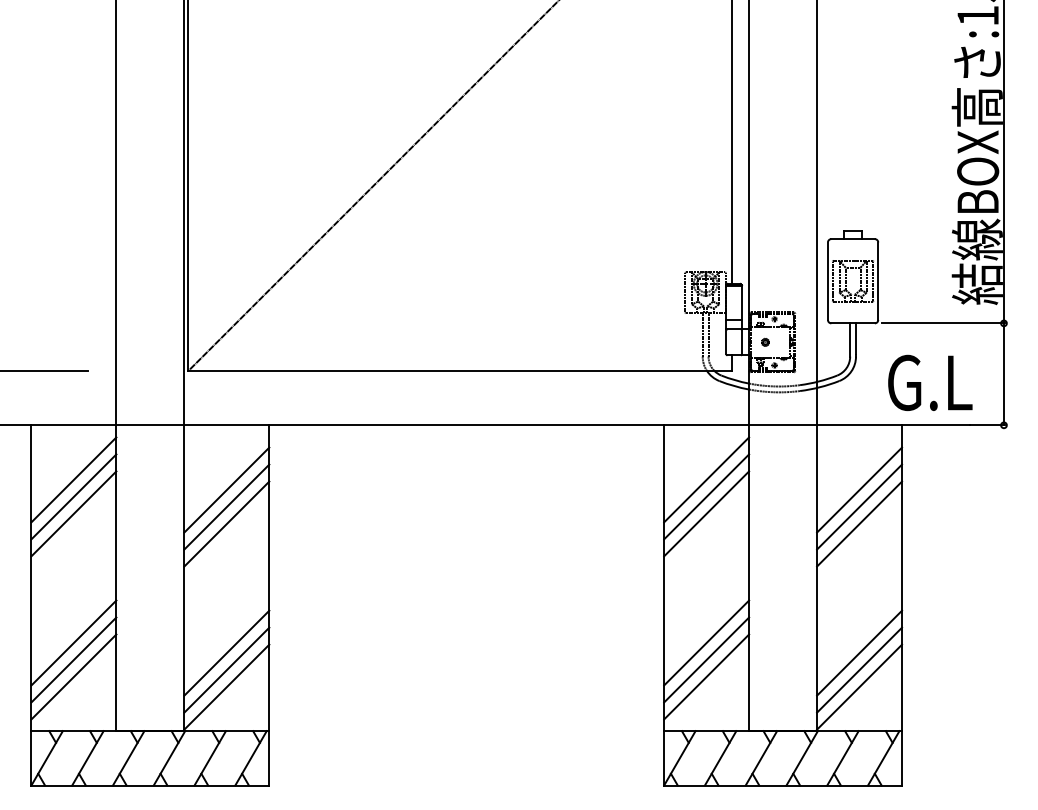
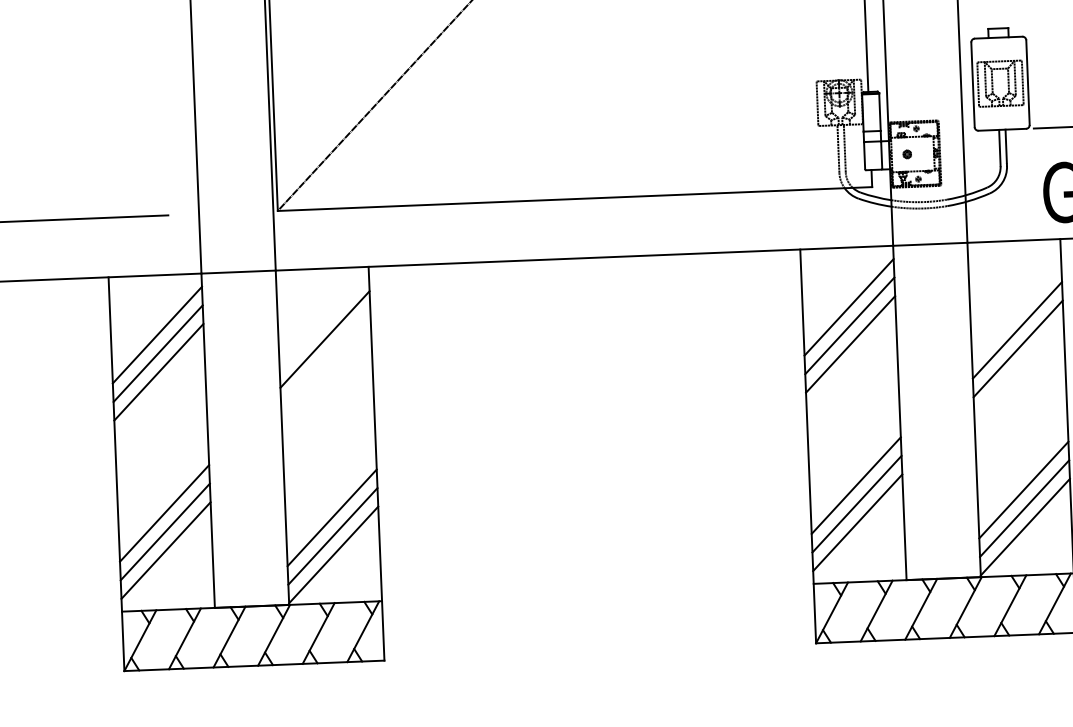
line: (859, 489) -> (1016, 311), removed
line: (226, 506) -> (325, 357), removed
line: (226, 523) -> (326, 376), removed

